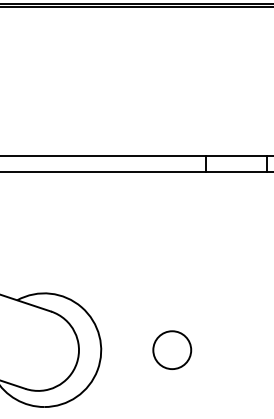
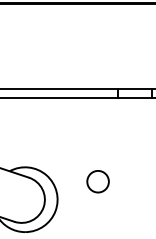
circle: (171, 349) -> (97, 181), moved

